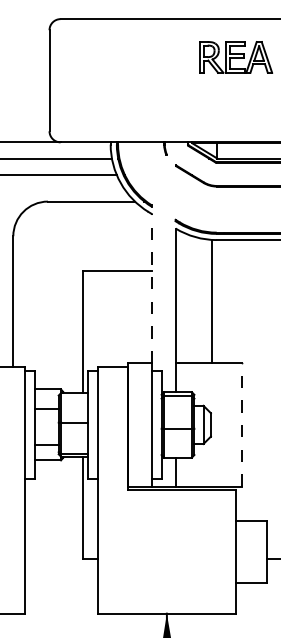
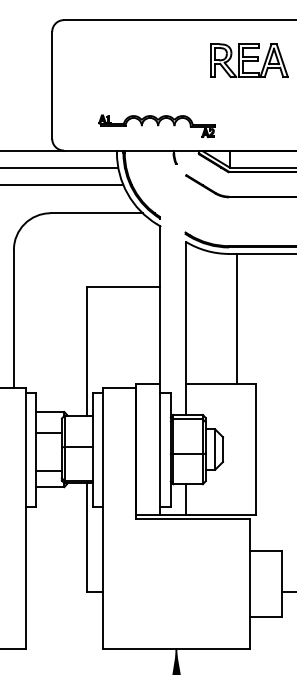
part: (148, 119) -> (156, 126), added
line: (151, 288) -> (160, 305), dashed -> solid
line: (212, 301) -> (237, 318), moved
line: (241, 424) -> (255, 449), dashed -> solid

